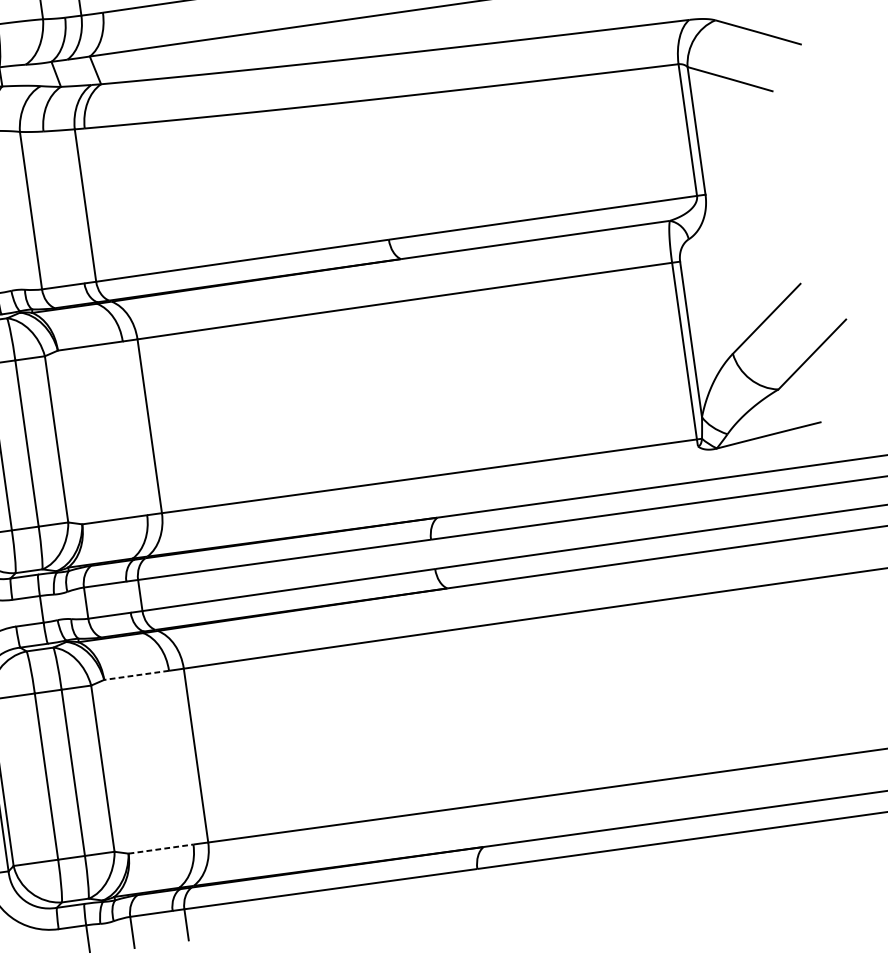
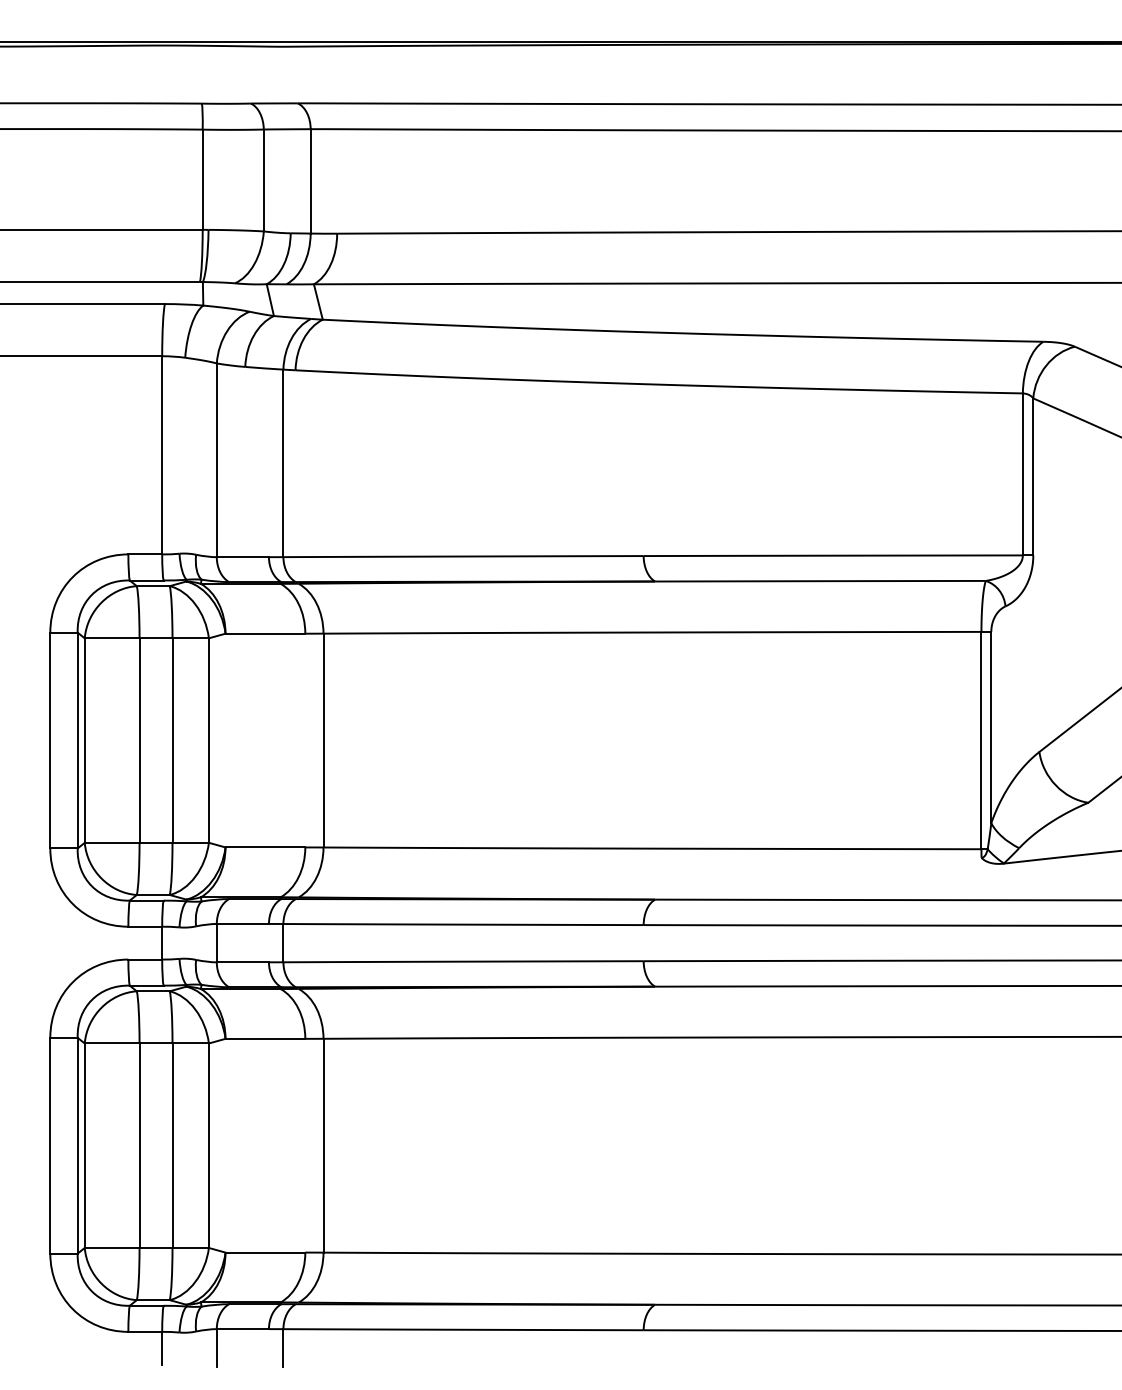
line: (136, 675) -> (265, 1038), dashed -> solid
line: (161, 849) -> (265, 1252), dashed -> solid

